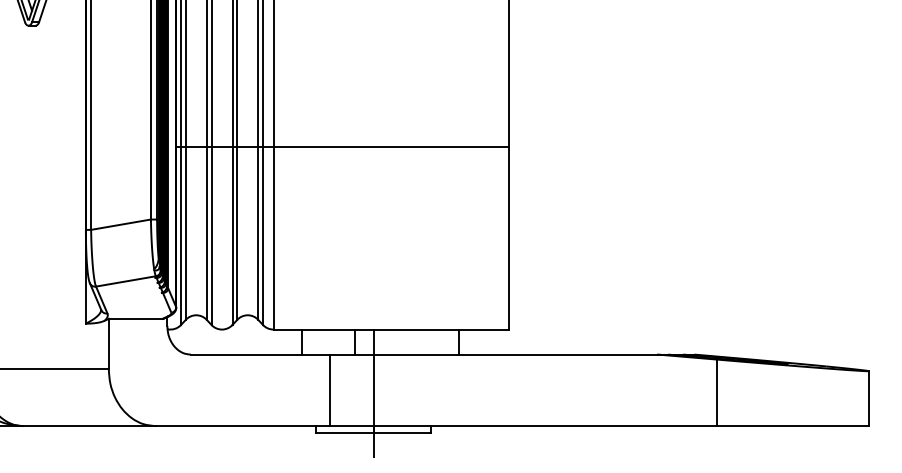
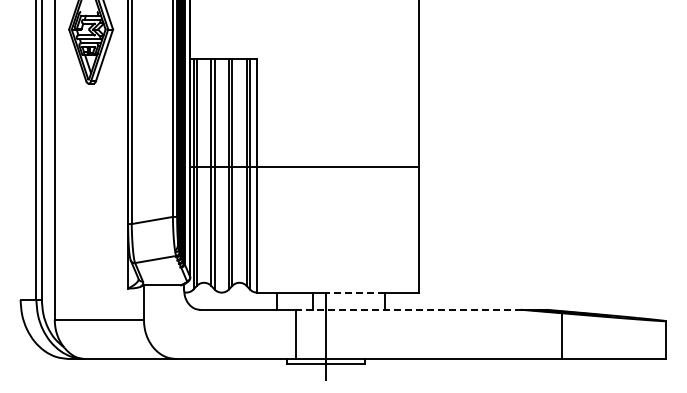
line: (416, 329) -> (355, 292), solid -> dashed
line: (493, 354) -> (408, 309), solid -> dashed

